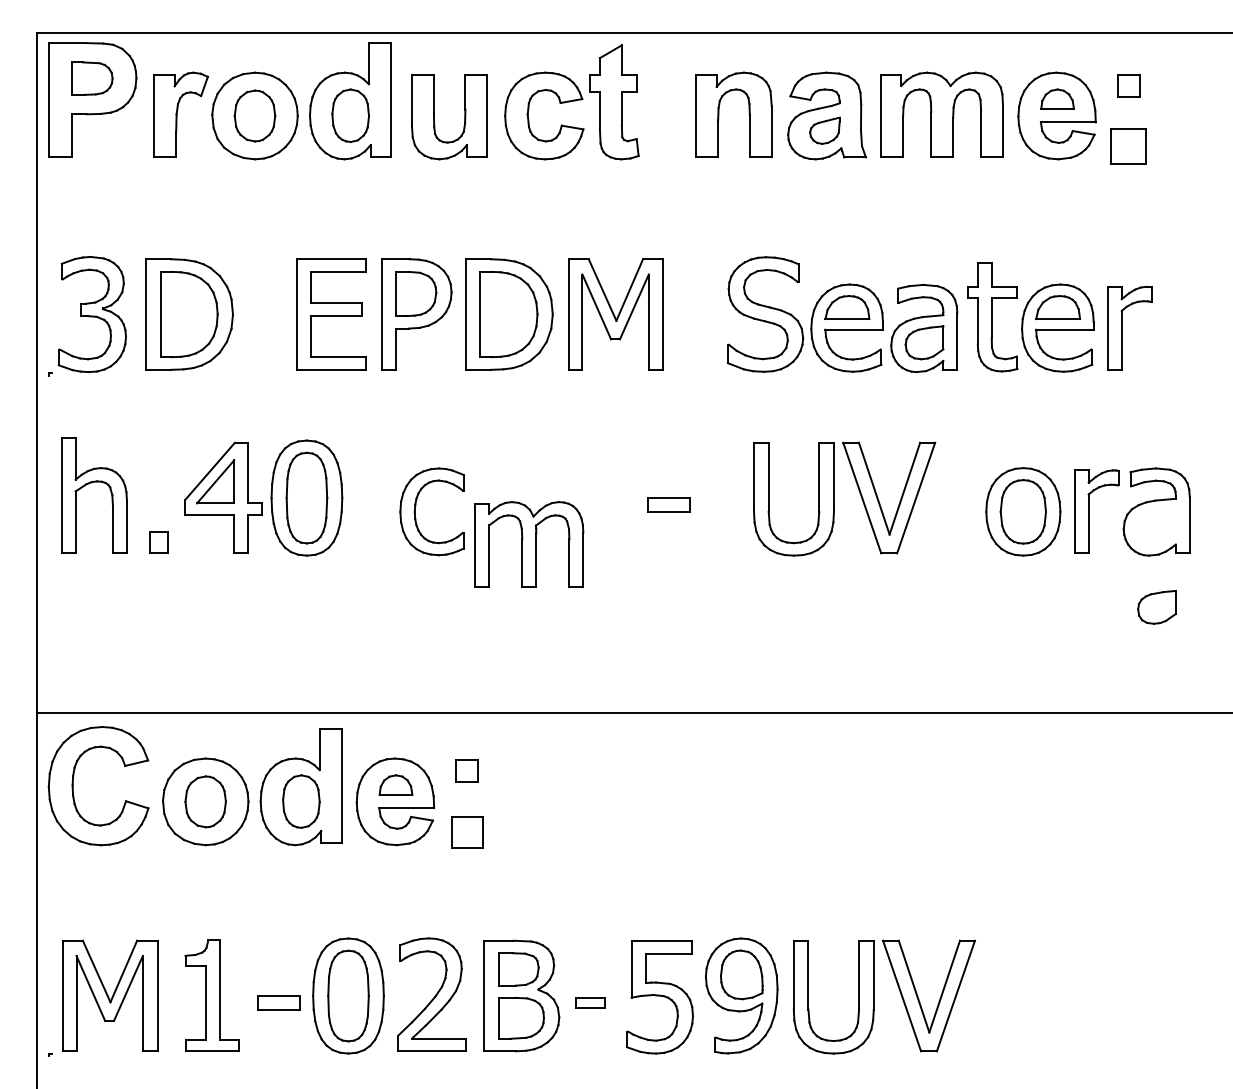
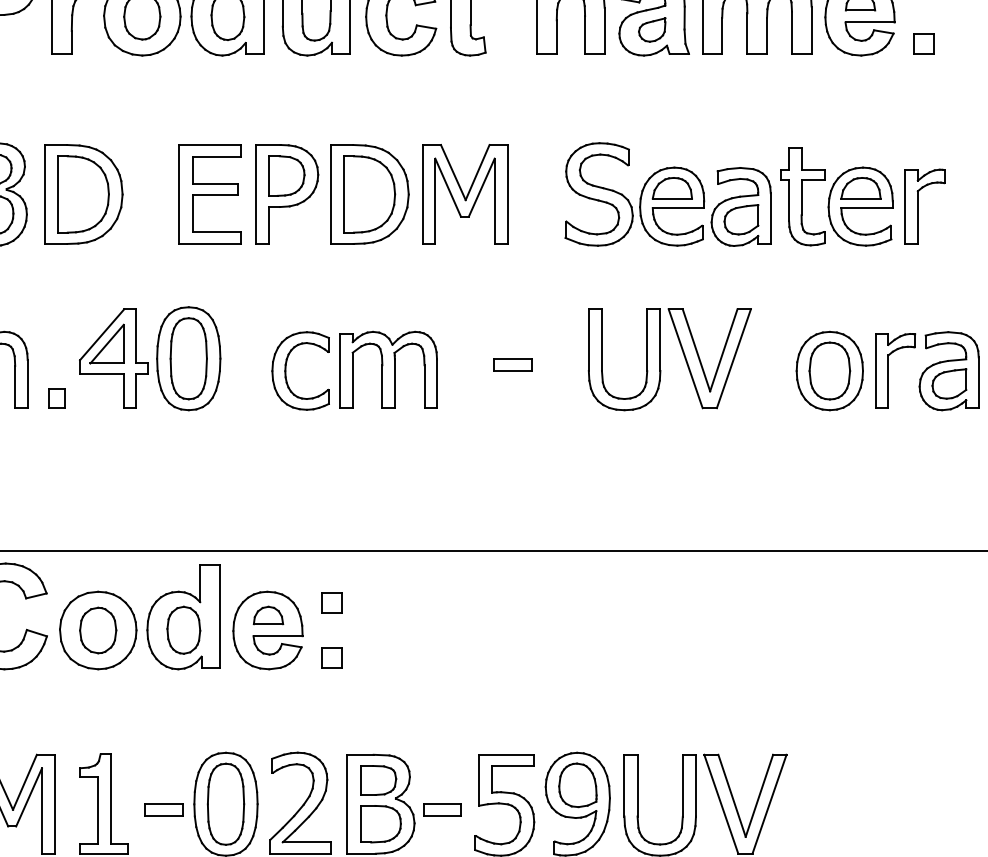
part: (1128, 146) -> (923, 44), size x0.62
part: (529, 544) -> (388, 369), moved
part: (1156, 607) -> (948, 384), moved
part: (466, 831) -> (331, 657), size x0.71
part: (589, 1002) -> (441, 810), size x1.43

